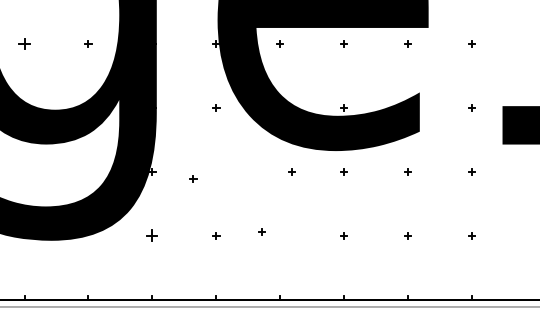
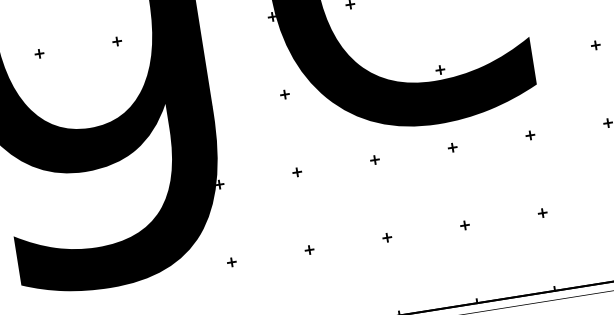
part: (24, 43) -> (39, 53), size x0.62
part: (291, 171) -> (373, 159), moved
part: (193, 178) -> (297, 172), moved
part: (261, 231) -> (386, 237), moved
part: (152, 235) -> (231, 262), size x0.62

